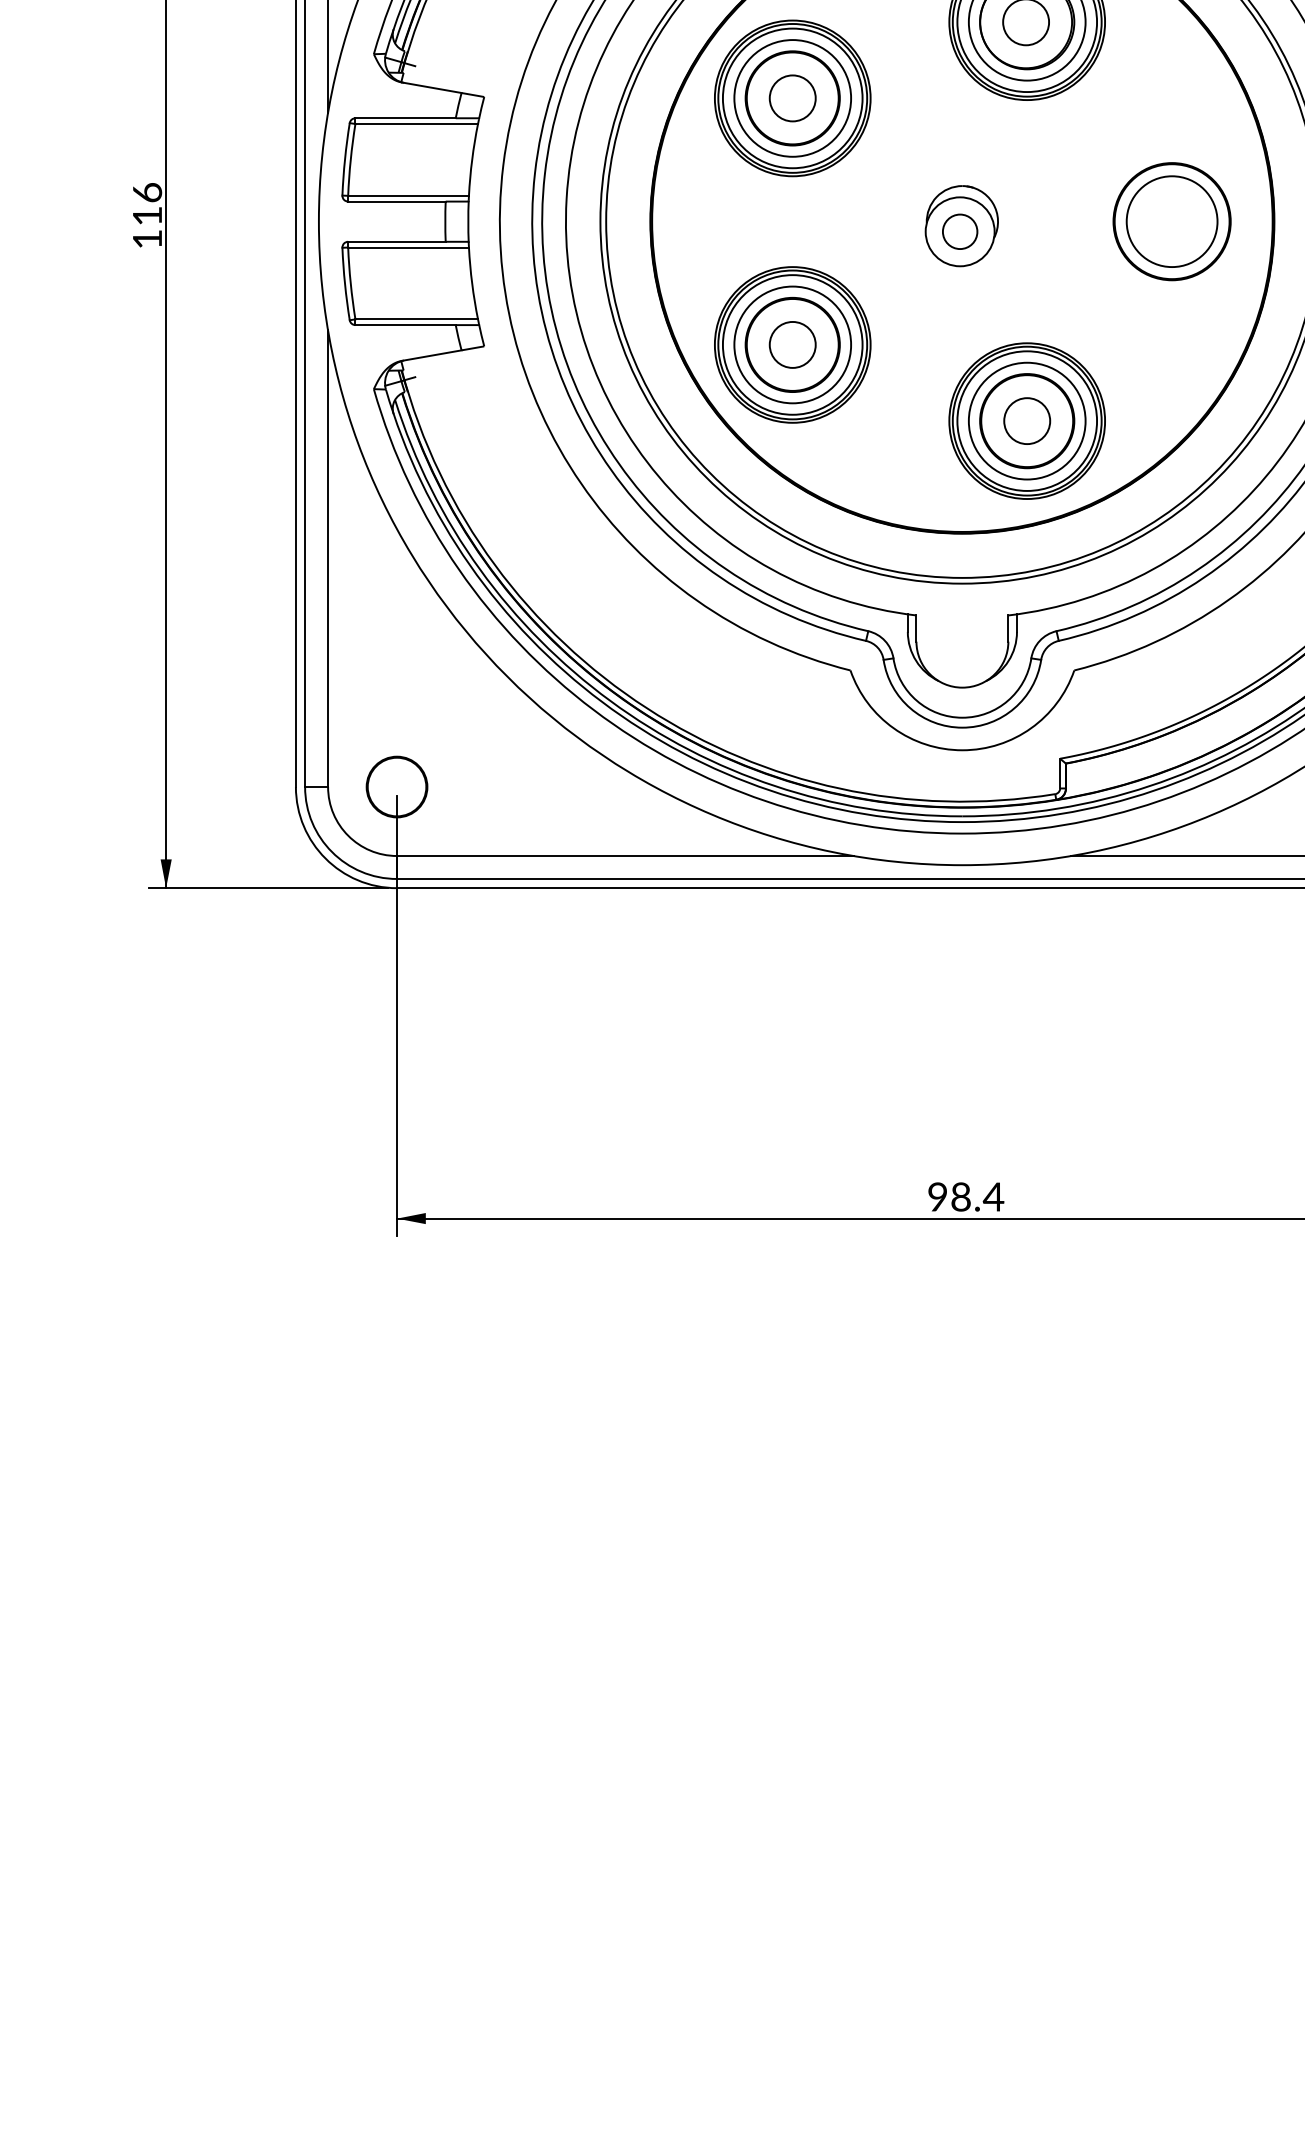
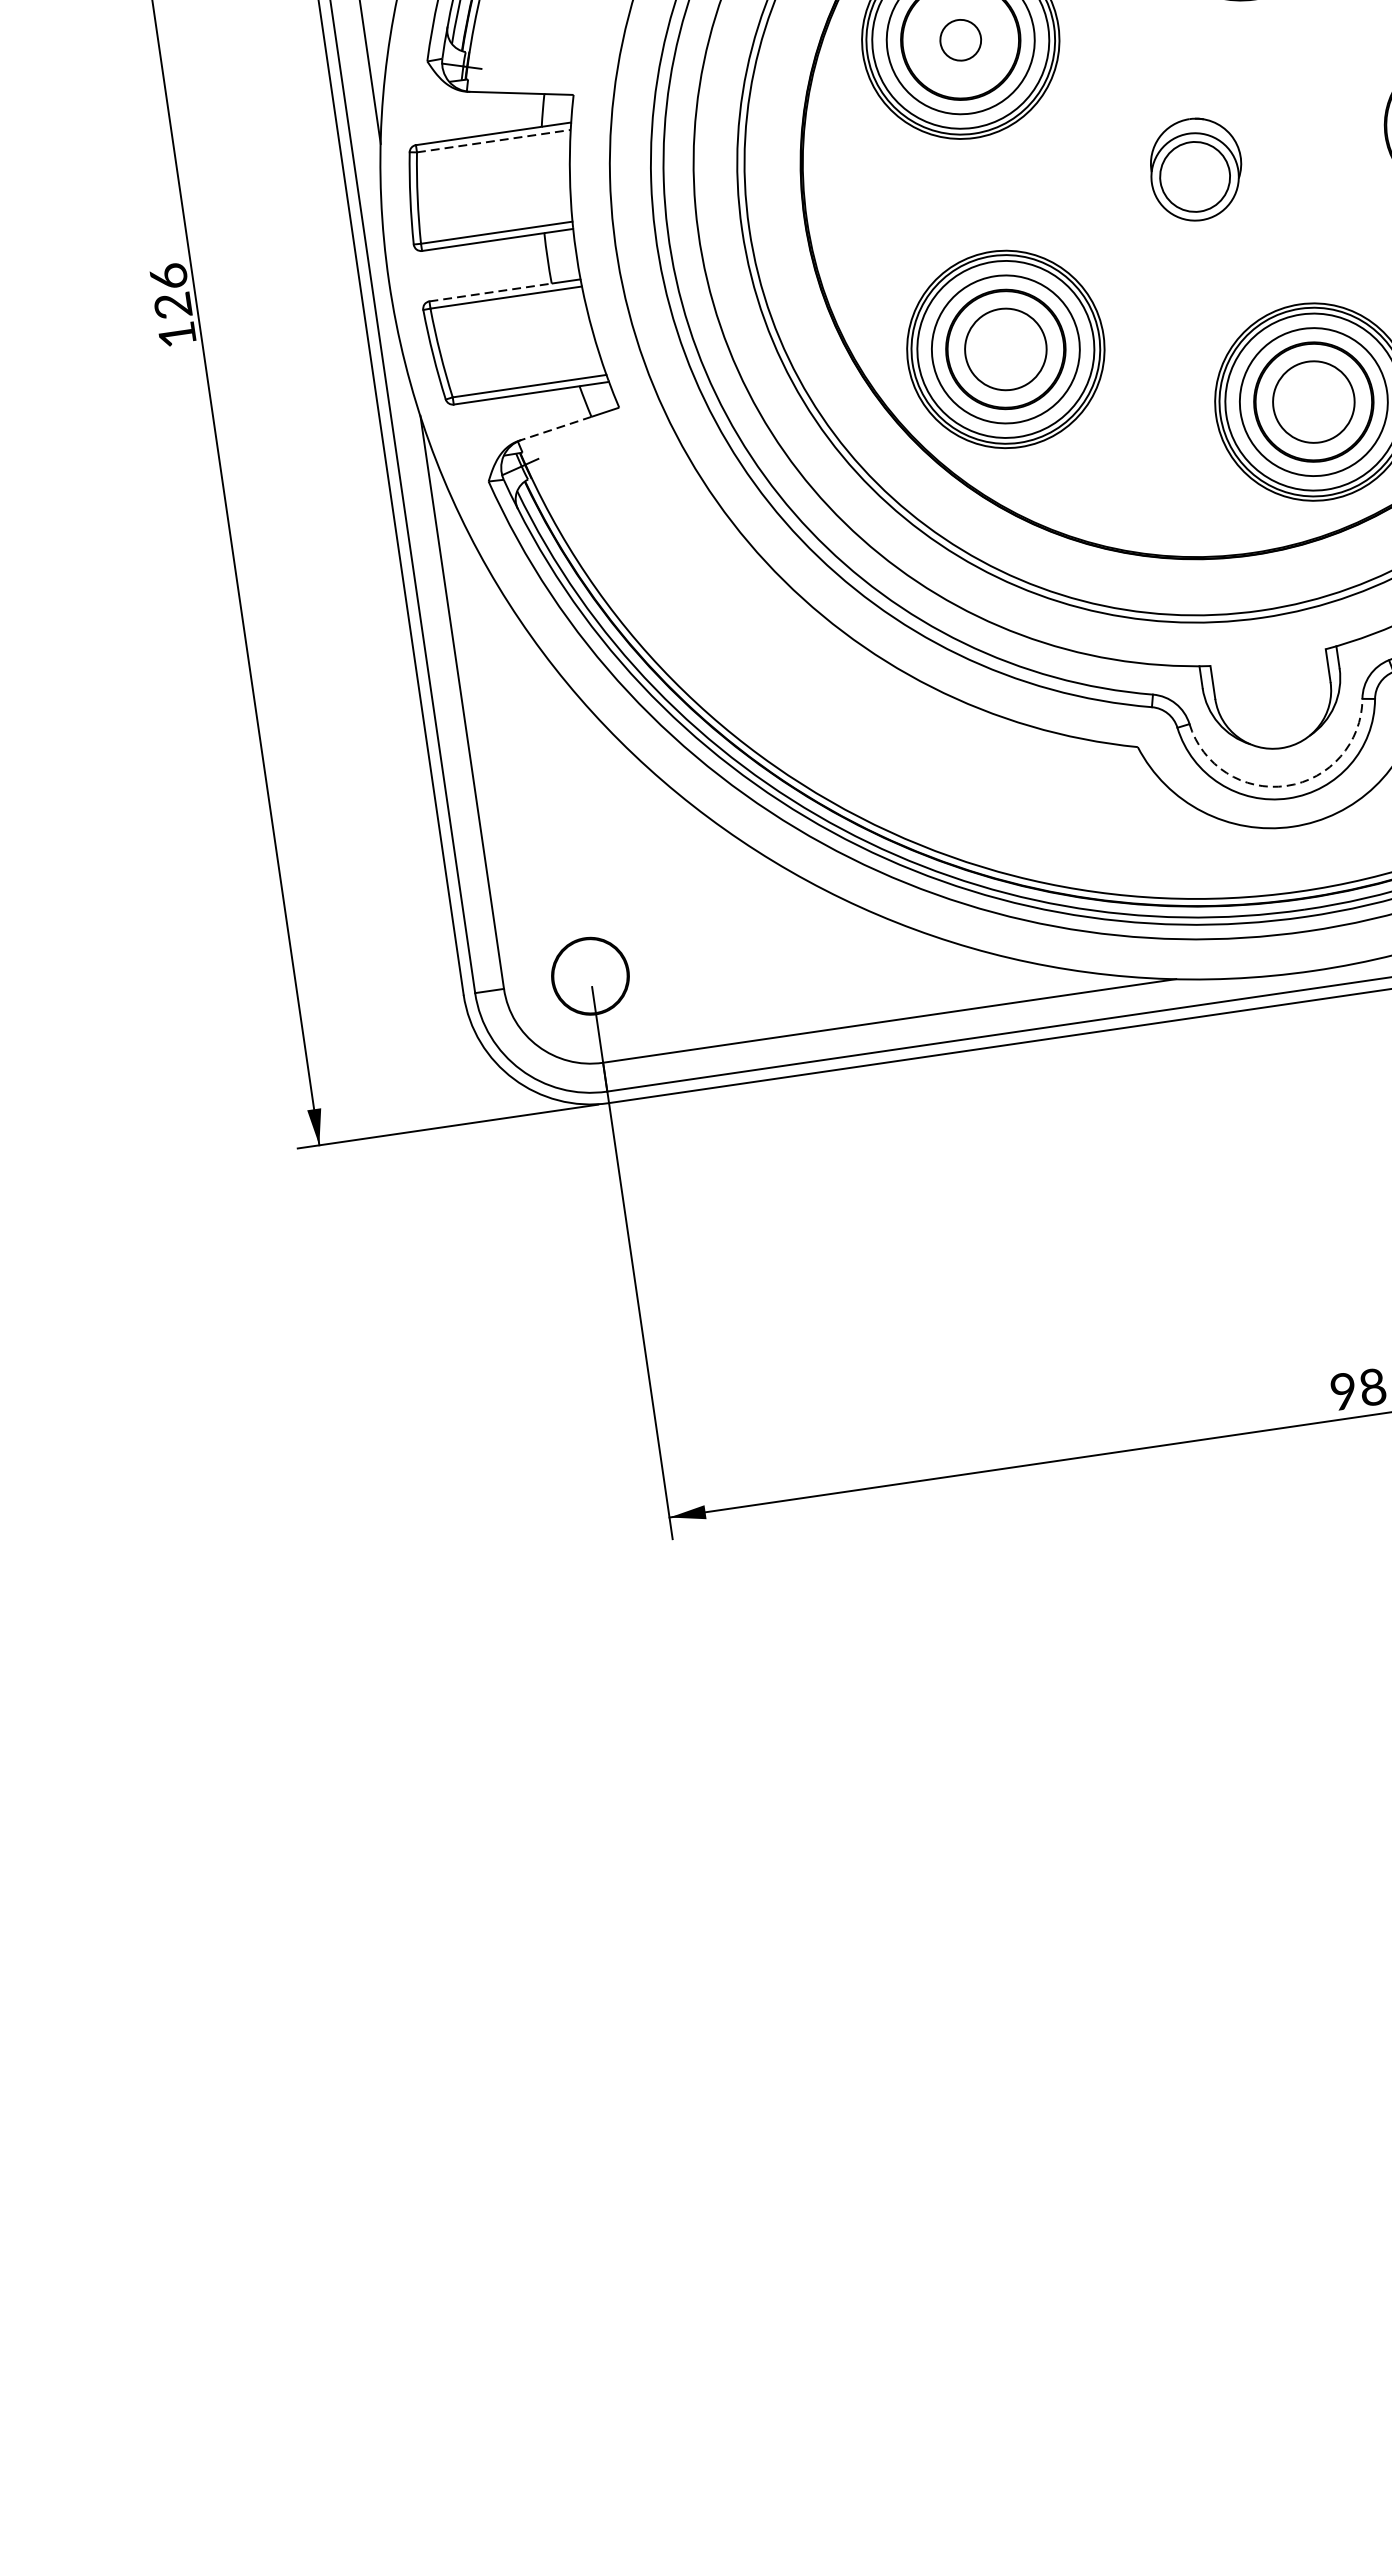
circle: (792, 98) -> (960, 40), size x0.7
line: (417, 124) -> (494, 141), solid -> dashed
text: (146, 215) -> (171, 305), 116 -> 126
circle: (959, 231) -> (1194, 176), size x1.6
line: (396, 241) -> (489, 292), solid -> dashed
circle: (792, 344) -> (1005, 348), size x1.4
line: (431, 355) -> (554, 428), solid -> dashed
circle: (1027, 421) -> (1314, 402), size x1.4
arc: (962, 717) -> (1286, 785), solid -> dashed

